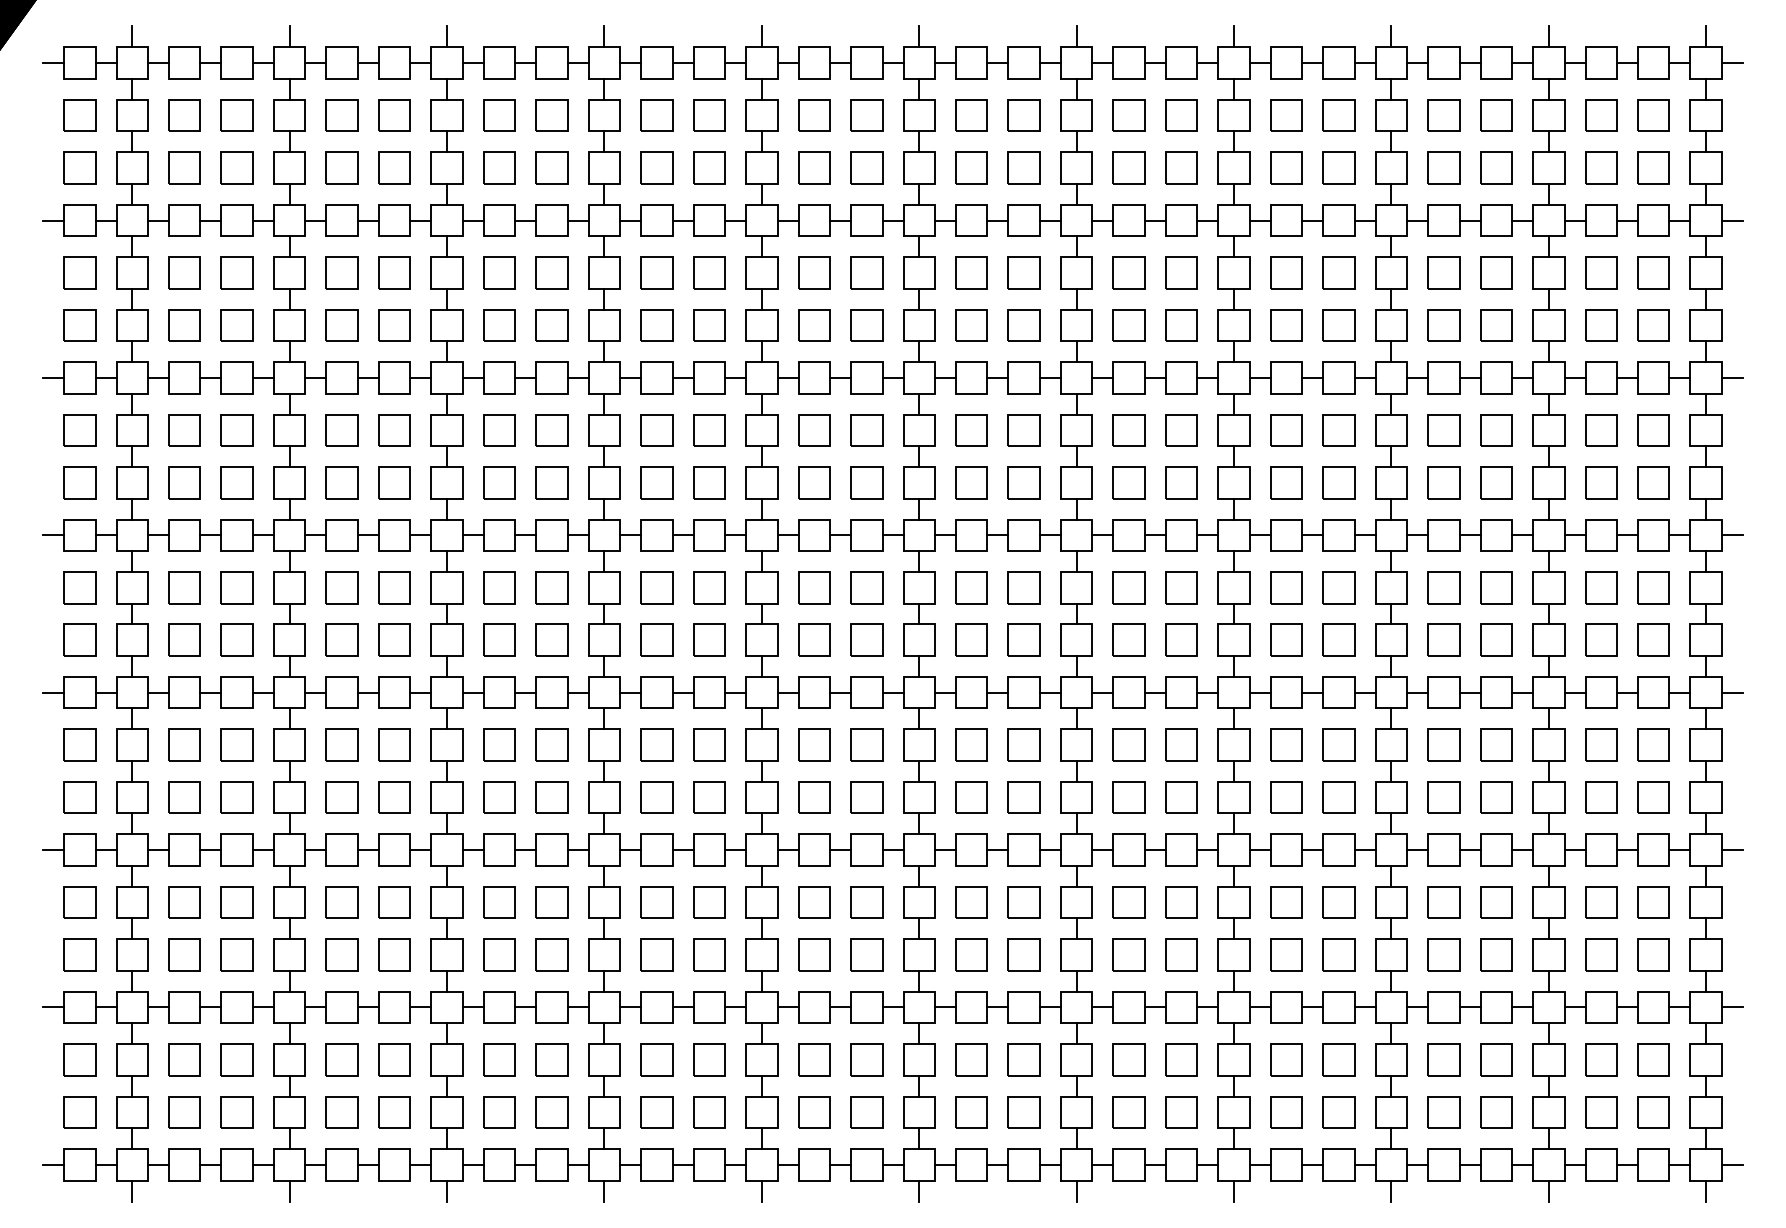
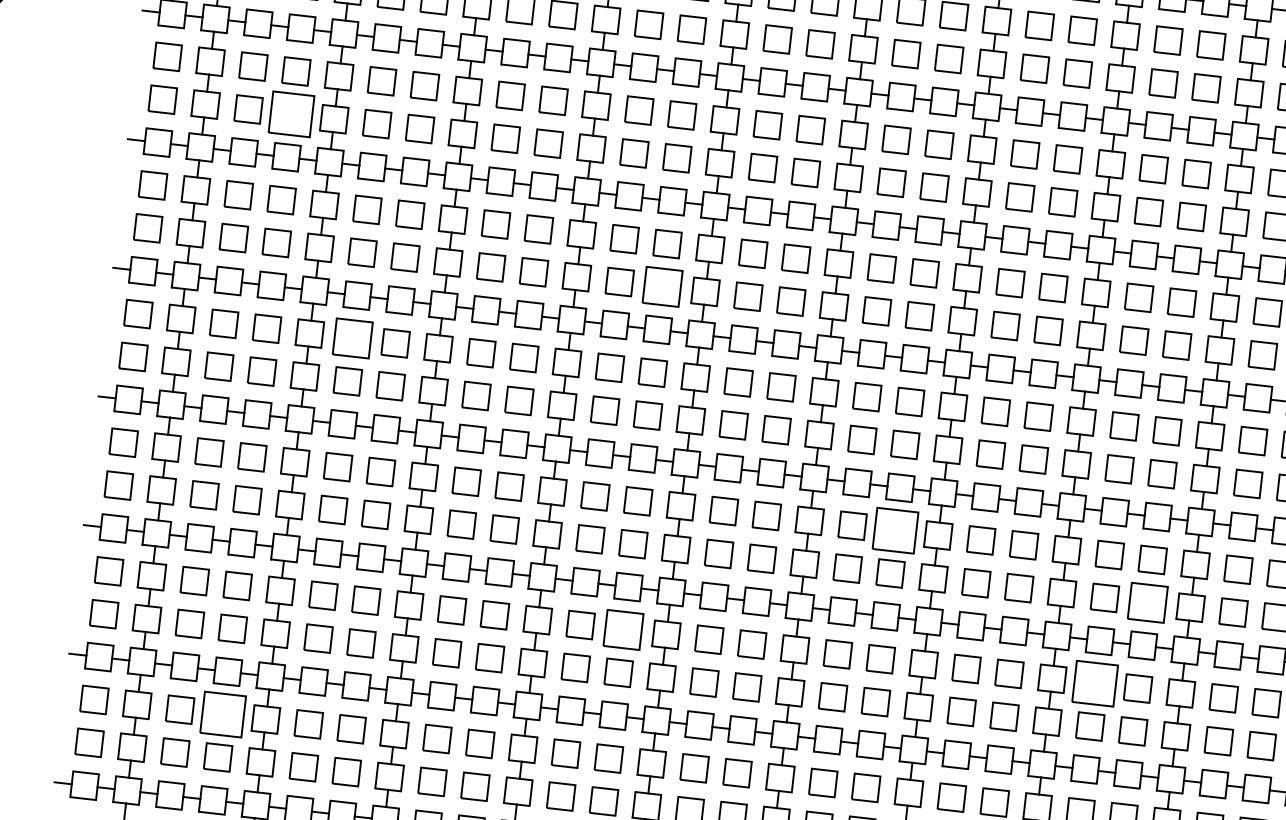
part: (236, 325) -> (290, 114), size x1.6
part: (709, 482) -> (662, 286), size x1.4
part: (341, 587) -> (352, 338), size x1.4
part: (1023, 744) -> (894, 530), size x1.6
part: (1338, 797) -> (1147, 602), size x1.4
part: (709, 902) -> (623, 629), size x1.4
part: (1286, 902) -> (1095, 683), size x1.6
part: (236, 1059) -> (222, 714), size x1.6

